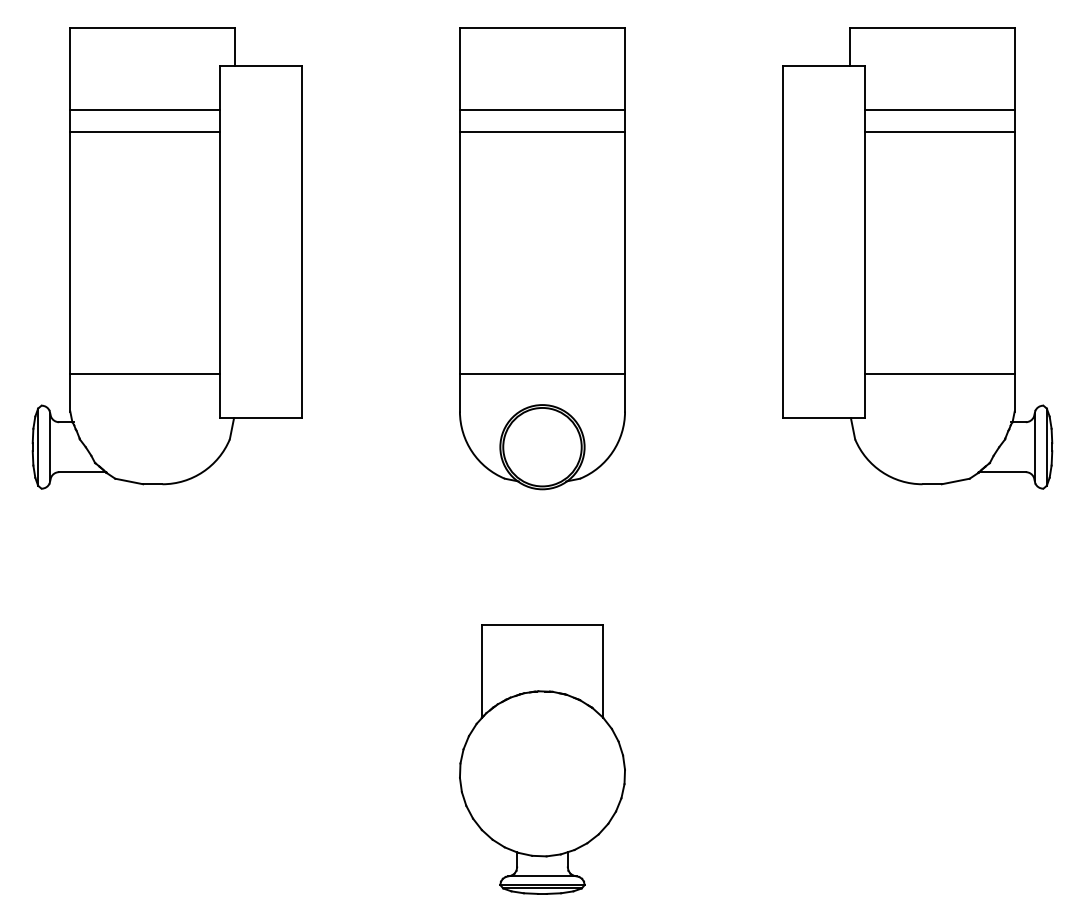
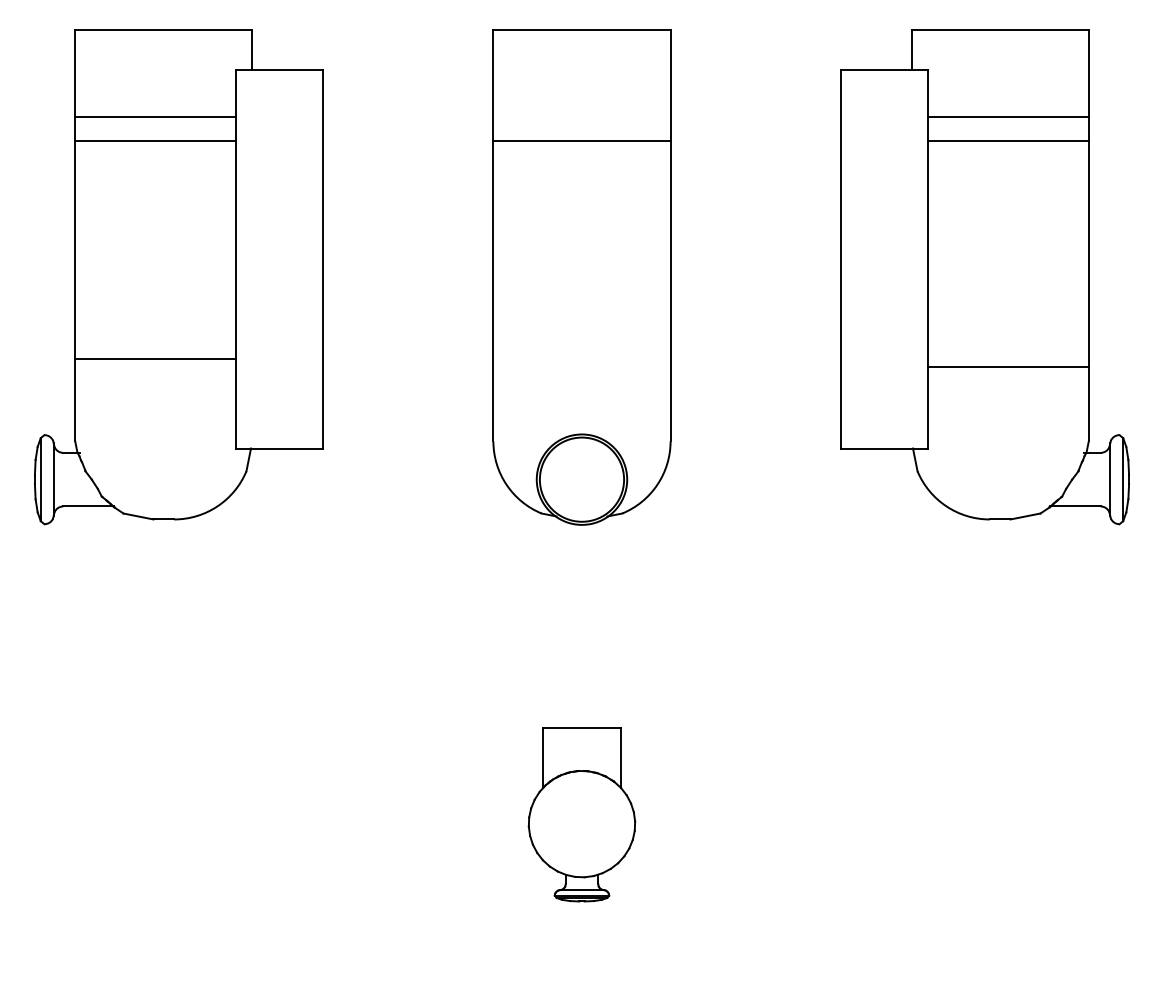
line: (542, 109) -> (581, 117), removed
line: (145, 374) -> (155, 359), moved
line: (542, 374) -> (581, 401), removed
line: (939, 374) -> (1008, 367), moved
part: (542, 759) -> (581, 814), size x0.6

